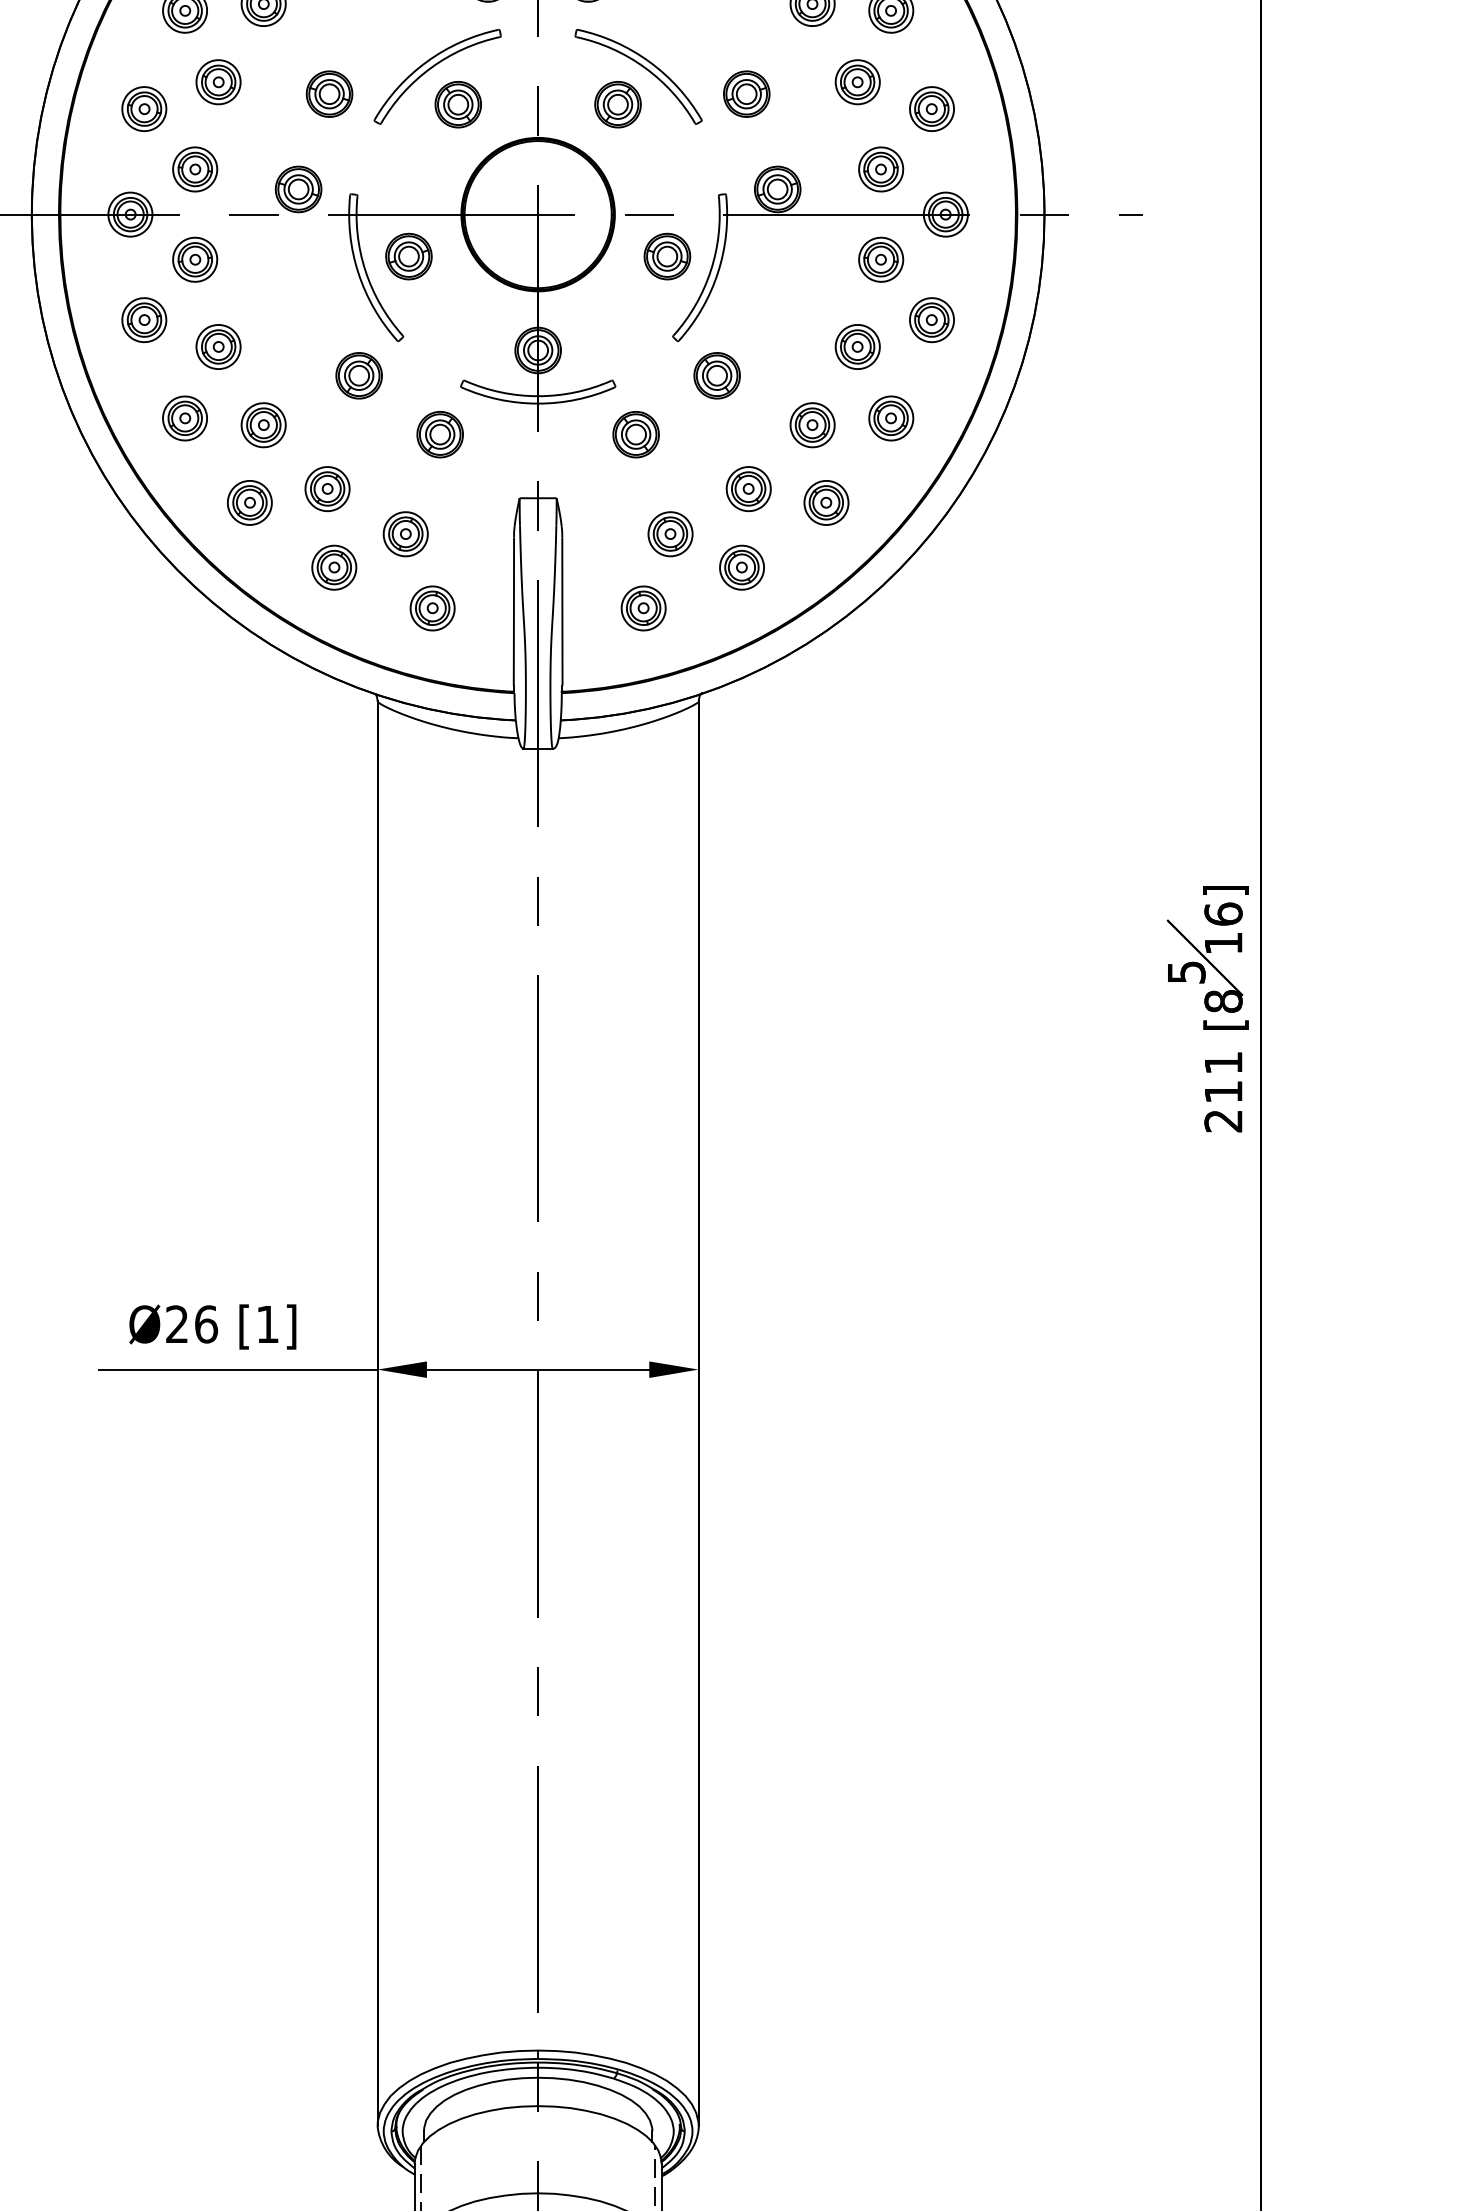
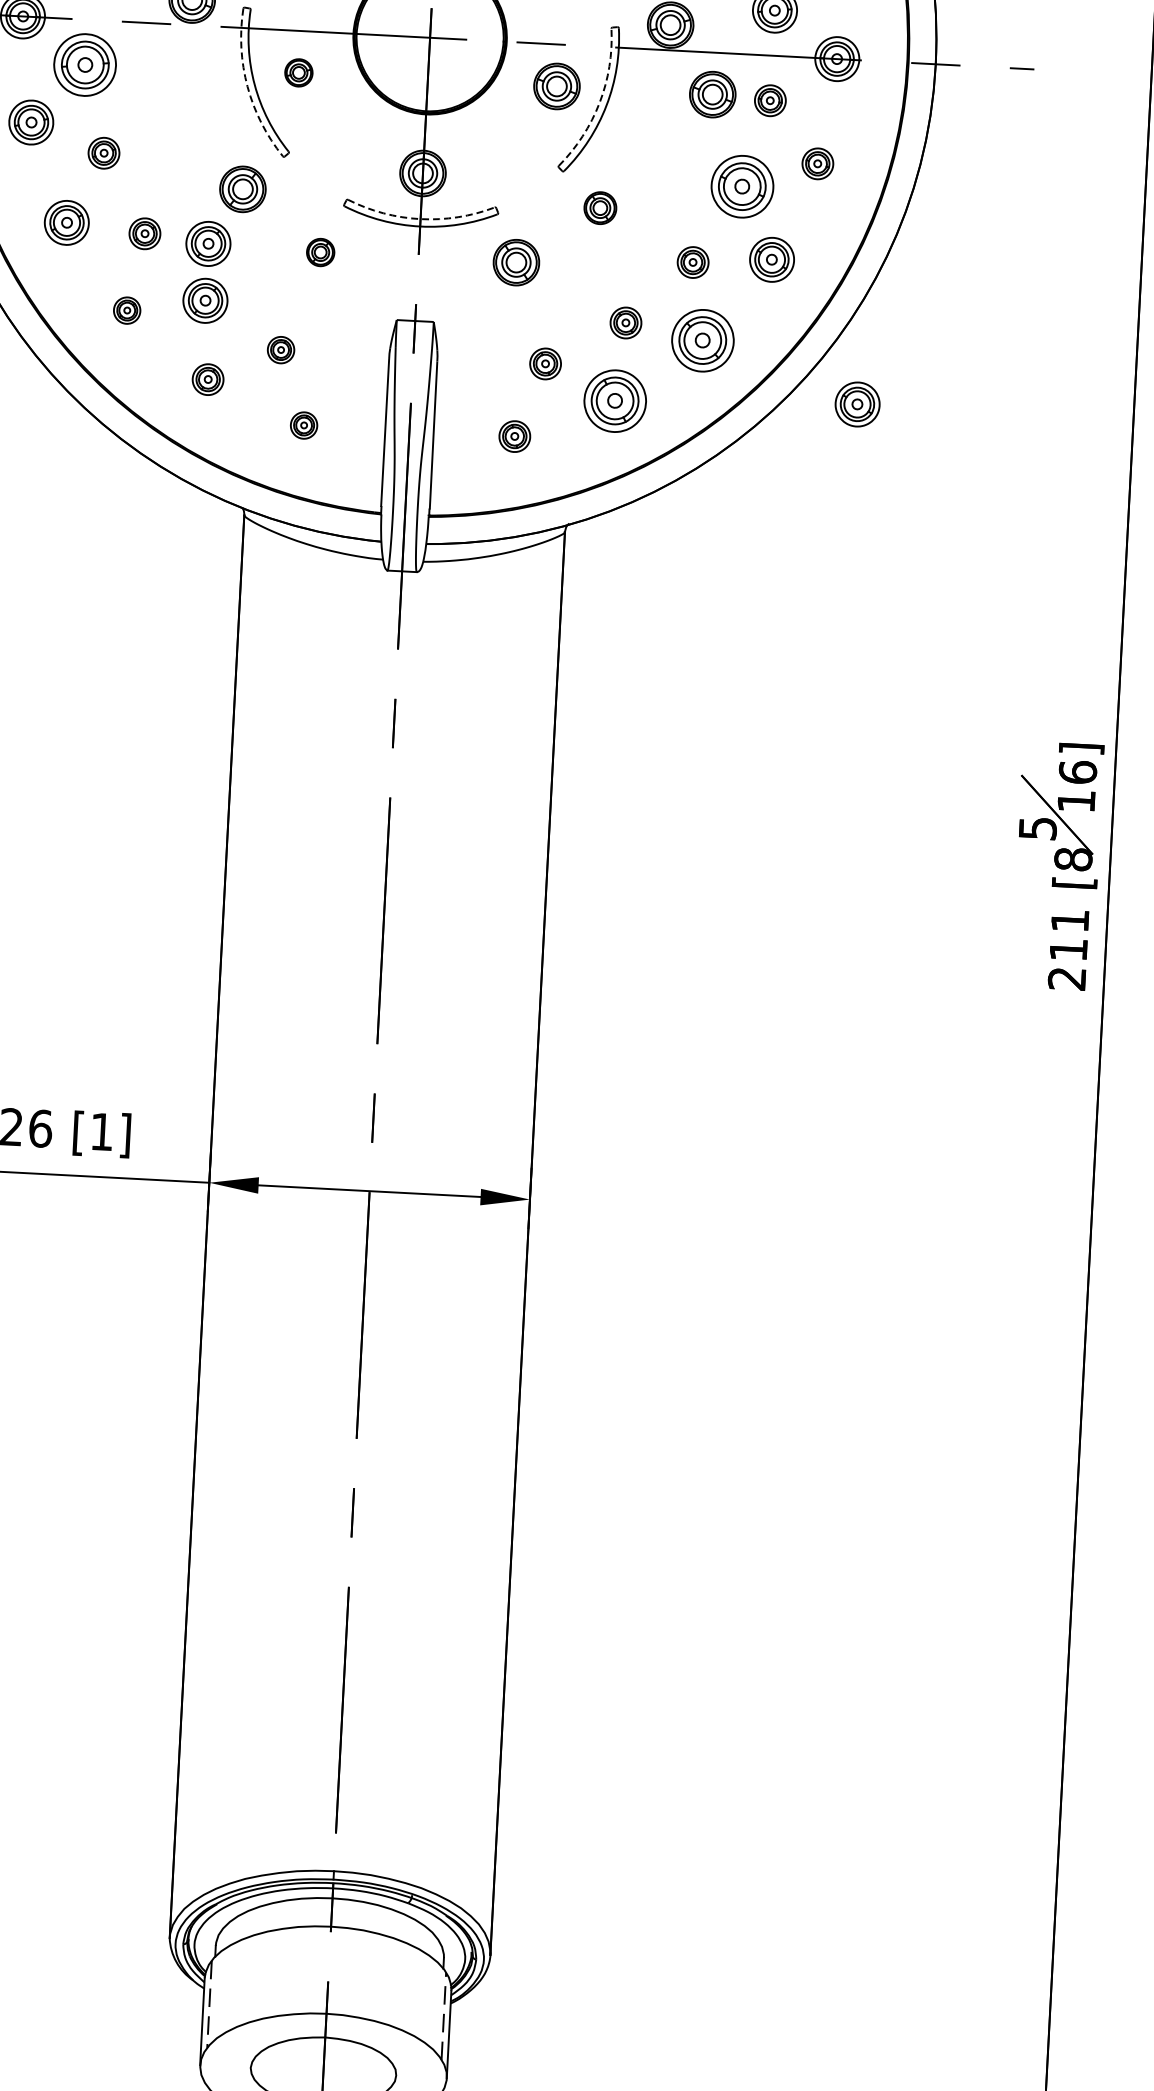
part: (408, 256) -> (298, 72), size x0.6
part: (823, 256) -> (712, 94), added
part: (195, 259) -> (85, 64), size x1.4
part: (881, 259) -> (770, 100), size x0.7
arc: (710, 270) -> (599, 102), solid -> dashed
arc: (358, 273) -> (247, 87), solid -> dashed
part: (931, 320) -> (817, 164), size x0.7
part: (218, 346) -> (103, 152), size x0.7
part: (857, 346) -> (742, 186), size x1.4
part: (716, 375) -> (599, 207), size x0.7
arc: (538, 396) -> (420, 219), solid -> dashed
part: (263, 425) -> (144, 233), size x0.7
part: (812, 425) -> (693, 262), size x0.7
part: (327, 432) -> (208, 244), added
part: (439, 434) -> (320, 252), size x0.6
part: (748, 489) -> (625, 323), size x0.7
part: (249, 502) -> (126, 310), size x0.6
part: (826, 502) -> (702, 340), size x1.4
part: (405, 534) -> (280, 350), size x0.6
part: (670, 534) -> (545, 364), size x0.7
part: (984, 558) -> (857, 404), added
part: (334, 567) -> (208, 379), size x0.7
part: (741, 567) -> (614, 400), size x1.4
part: (432, 608) -> (303, 425), size x0.6
part: (643, 608) -> (514, 436), size x0.7

